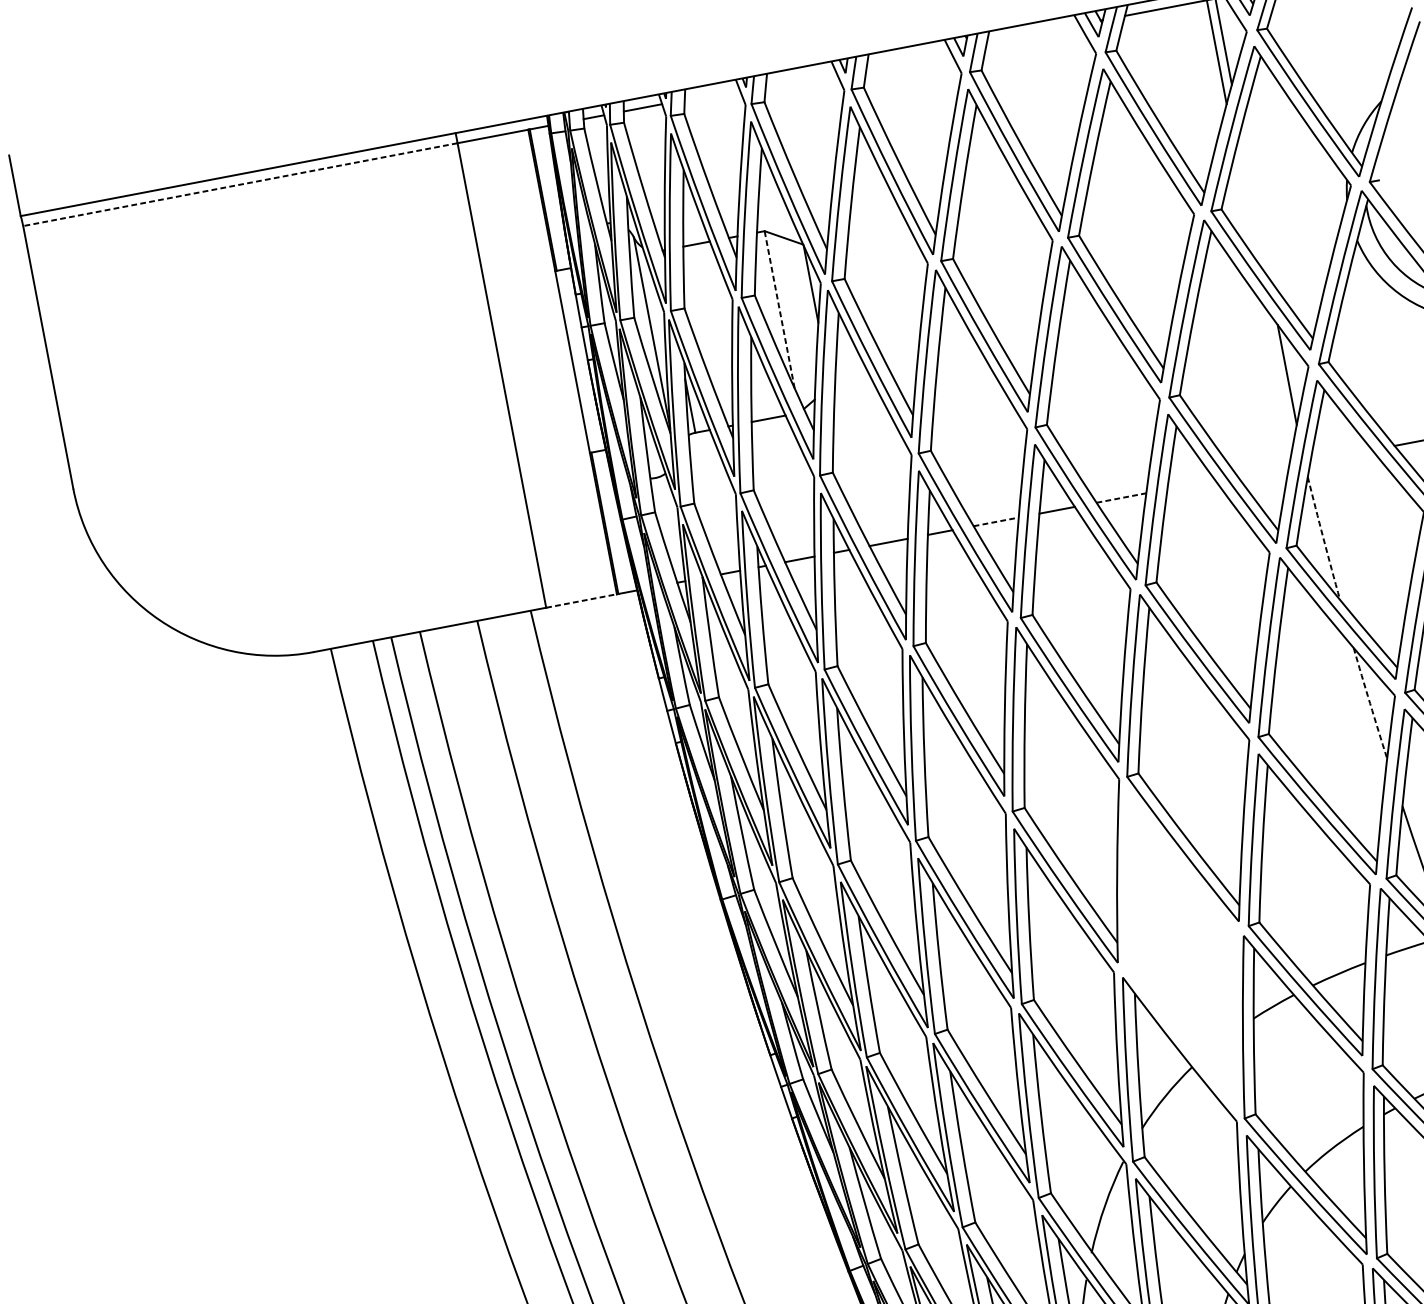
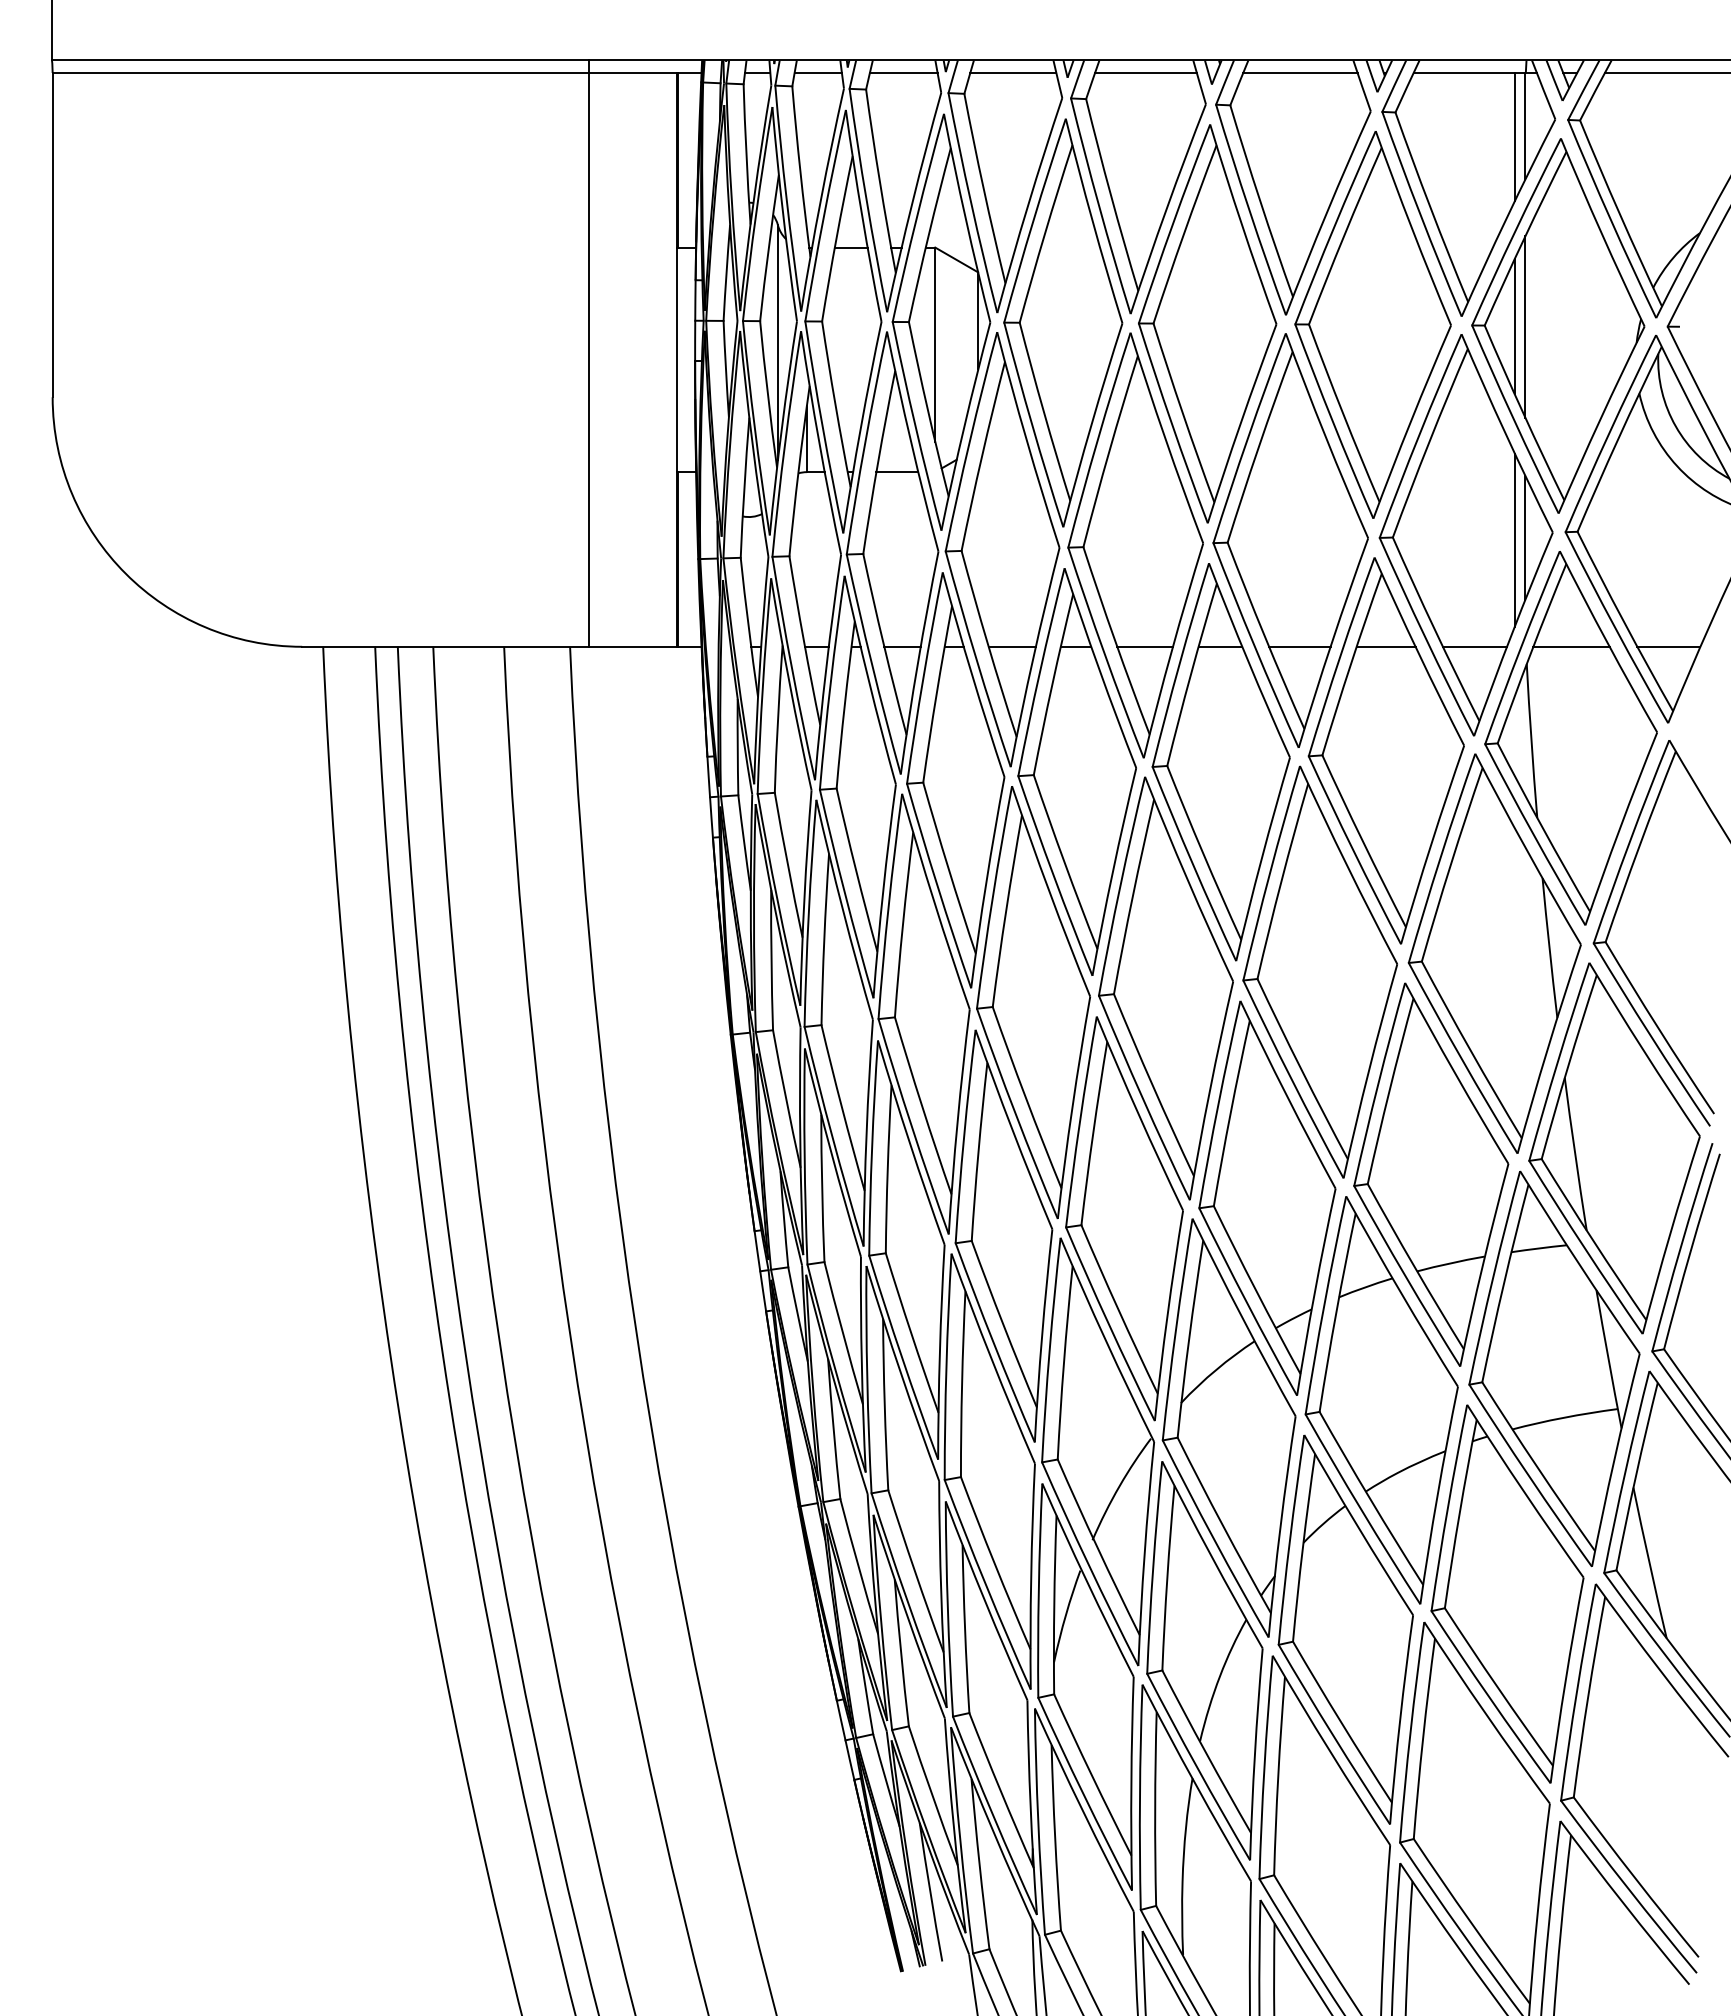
line: (1033, 33) -> (1300, 72), added
line: (907, 56) -> (1145, 72), added
line: (800, 77) -> (1013, 72), added
line: (711, 94) -> (903, 72), added
line: (239, 184) -> (320, 72), dashed -> solid
line: (1254, 203) -> (1525, 326), added
line: (1245, 205) -> (1514, 326), added
line: (779, 309) -> (935, 344), dashed -> solid
line: (1278, 378) -> (1514, 539), added
line: (1341, 455) -> (1571, 646), added
line: (1262, 470) -> (1474, 646), added
line: (1190, 484) -> (1385, 646), added
line: (1121, 497) -> (1299, 646), dashed -> solid
line: (996, 521) -> (1145, 646), dashed -> solid
arc: (1323, 538) -> (1531, 741), dashed -> solid
line: (581, 600) -> (632, 646), dashed -> solid
arc: (1370, 703) -> (1549, 948), dashed -> solid
part: (1180, 948) -> (1267, 1197), added

